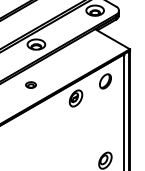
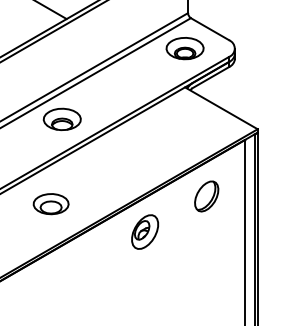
part: (30, 84) -> (49, 202), size x1.67

